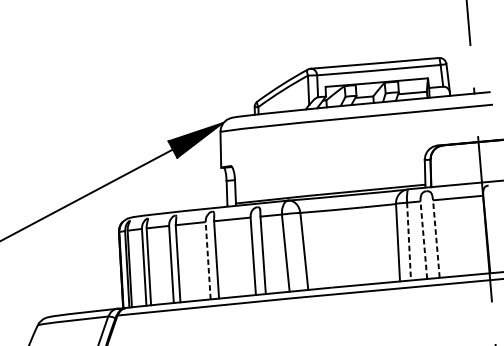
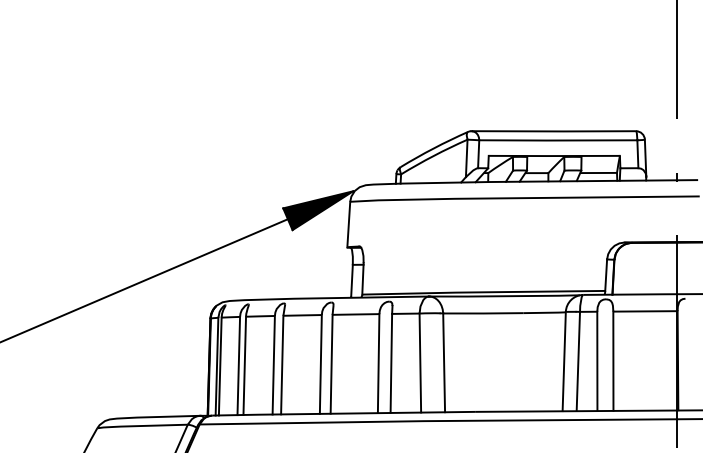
line: (436, 239) -> (613, 361), dashed -> solid
line: (423, 240) -> (597, 361), dashed -> solid
line: (409, 241) -> (578, 361), dashed -> solid
line: (207, 260) -> (320, 363), dashed -> solid

